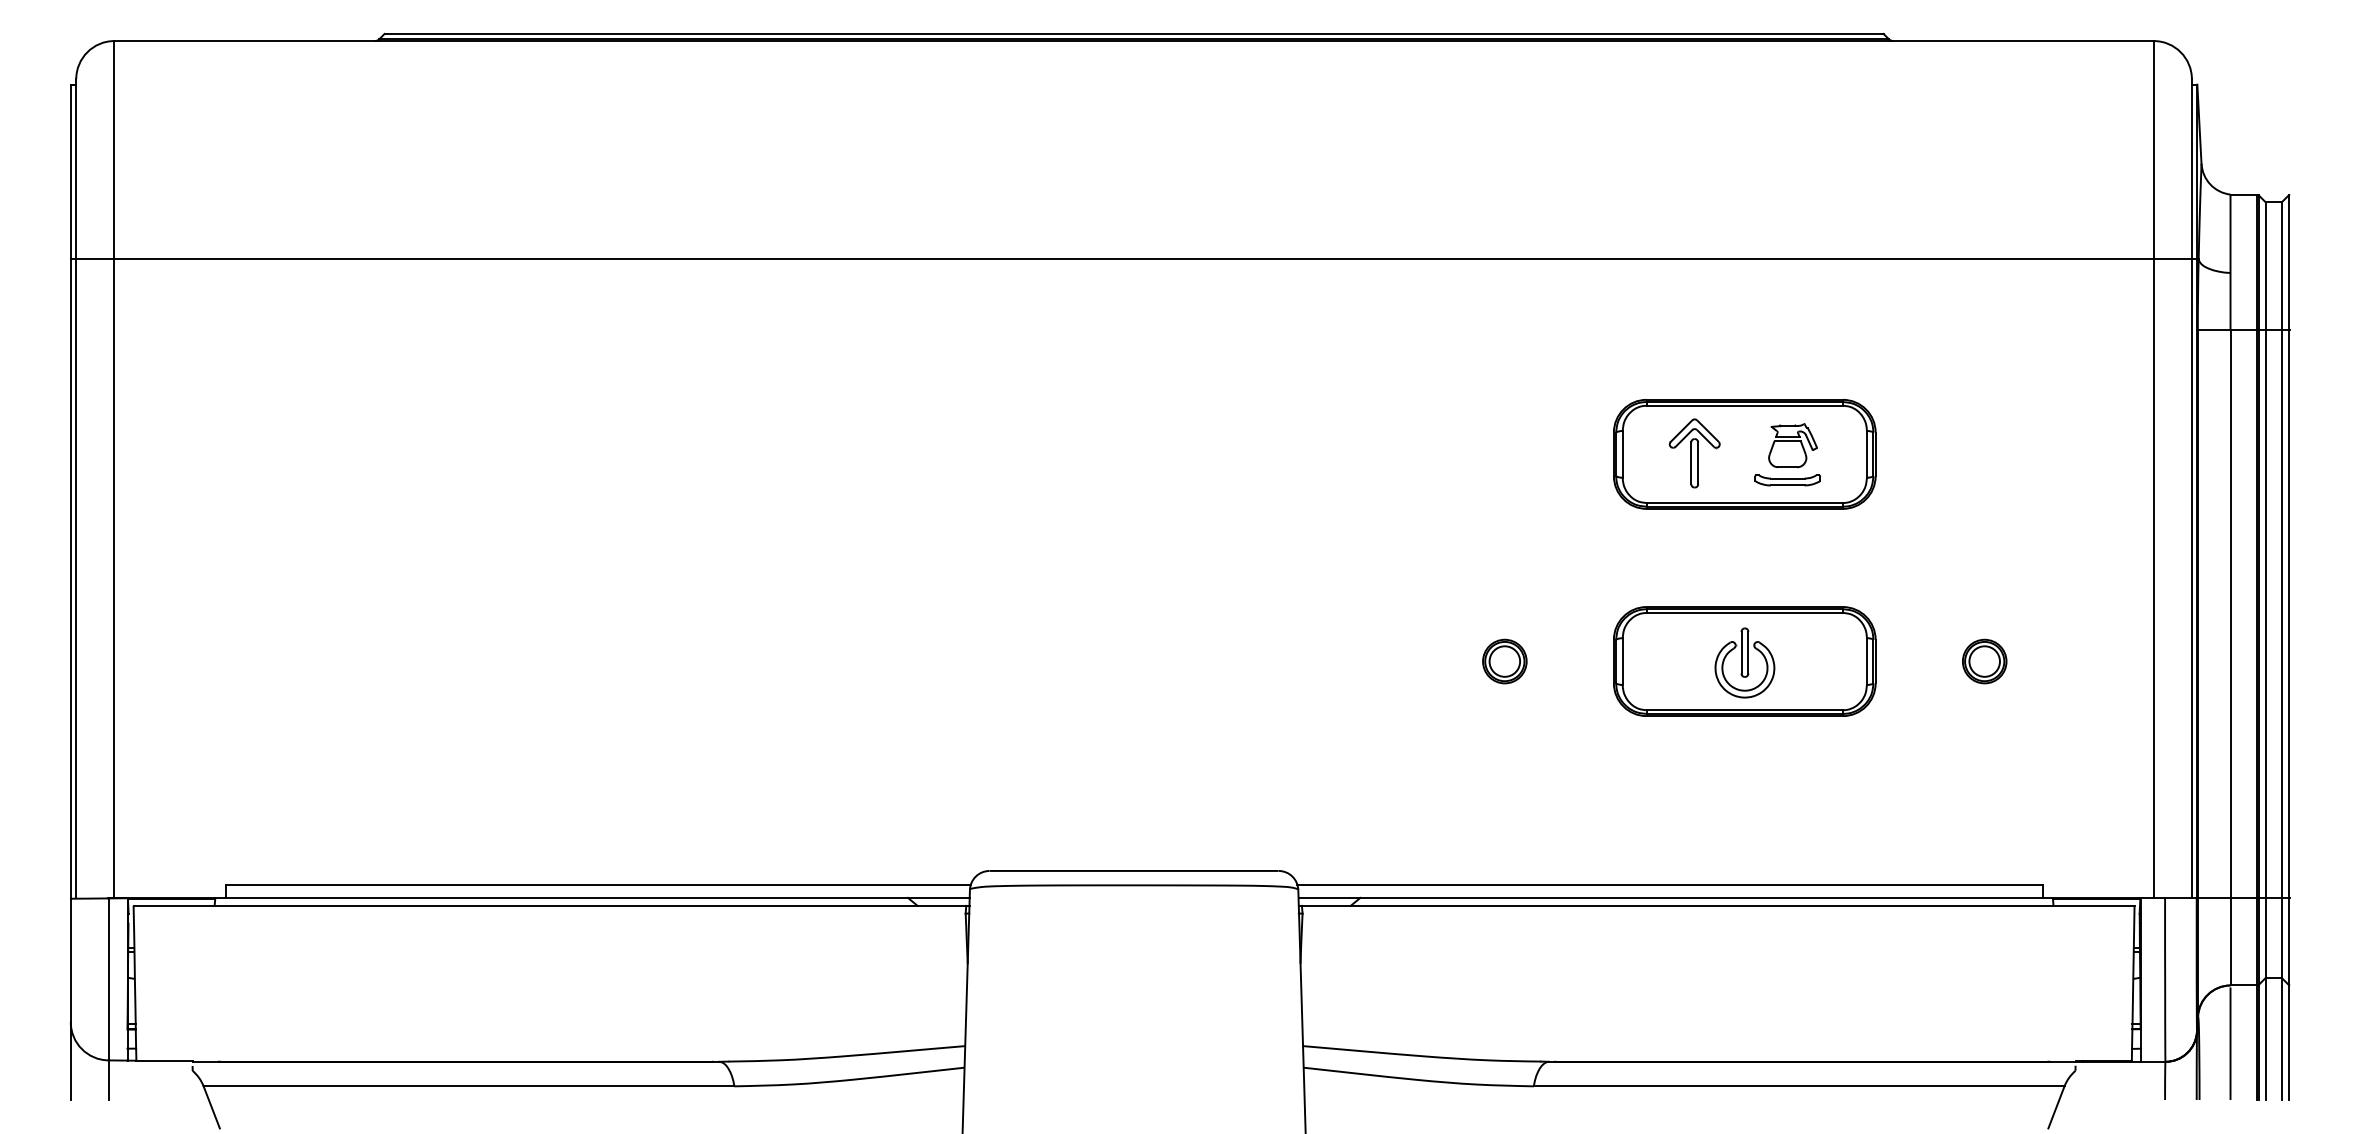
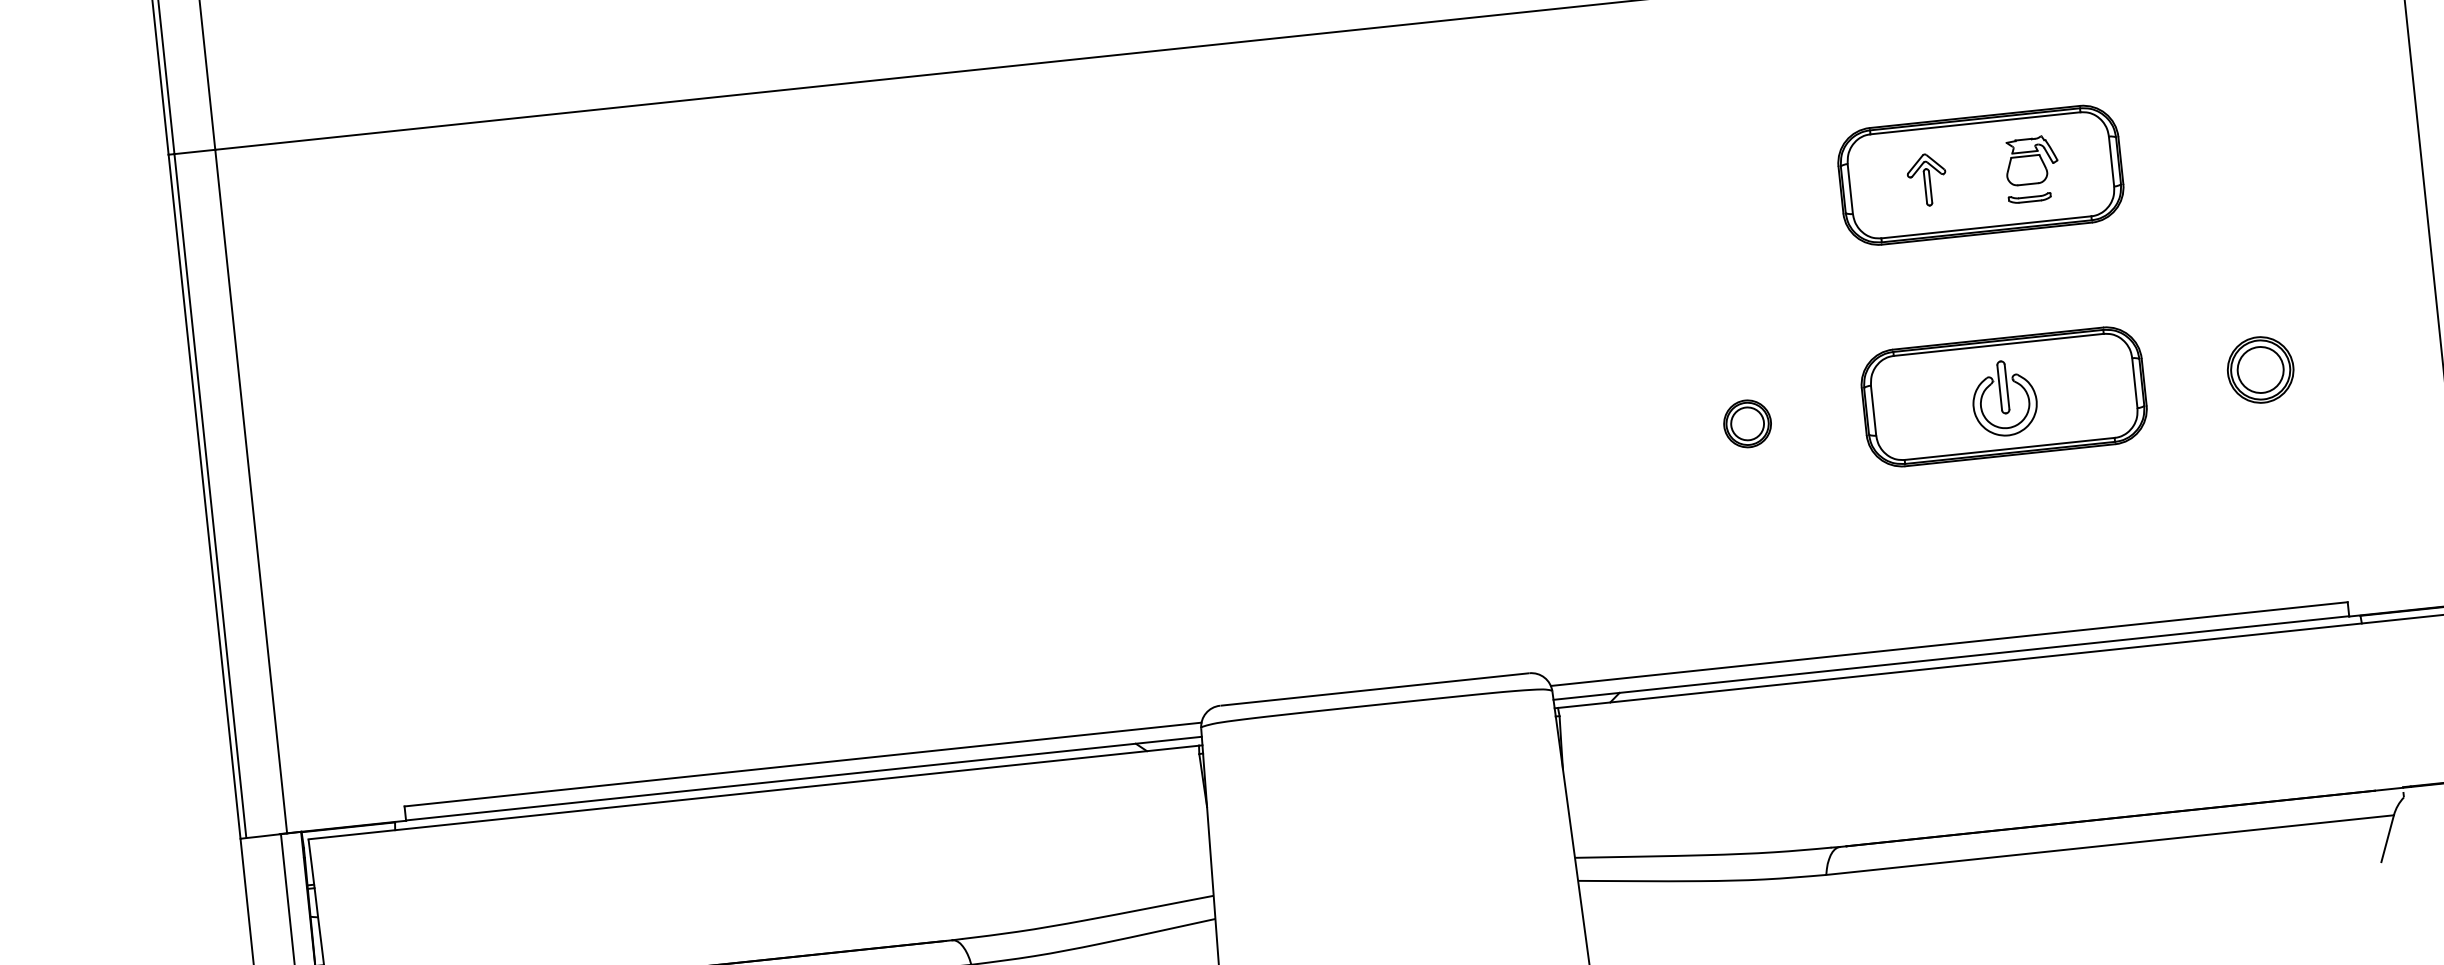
part: (1694, 453) -> (1927, 180), size x0.7
part: (1787, 480) -> (2029, 198), size x0.6
part: (1984, 661) -> (2260, 369), size x1.4

